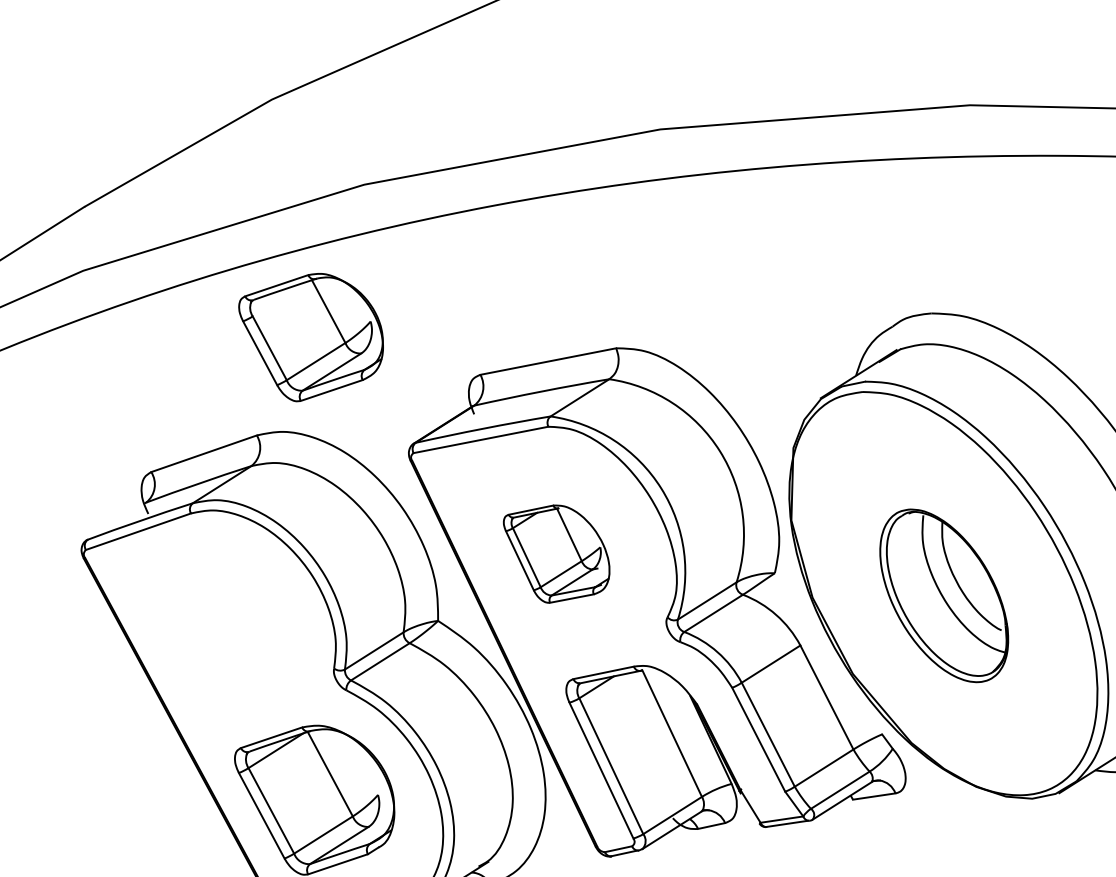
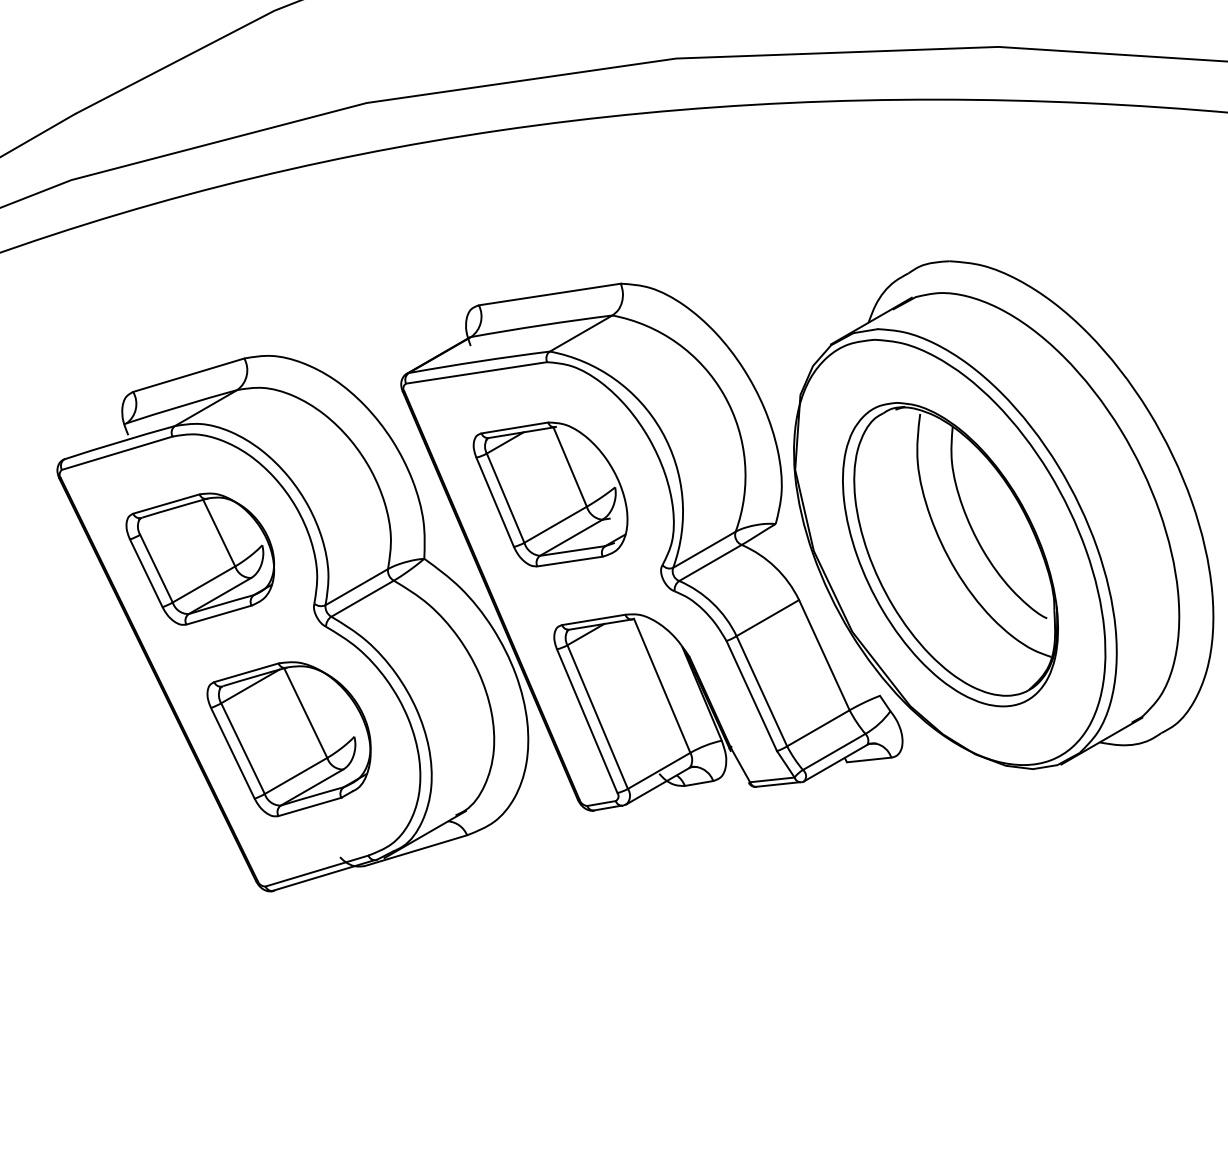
part: (311, 336) -> (200, 558), moved
part: (556, 553) -> (550, 494), size x1.43
part: (944, 595) -> (950, 554), size x1.67

